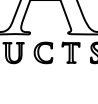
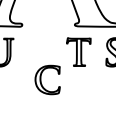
part: (43, 52) -> (47, 79), moved

